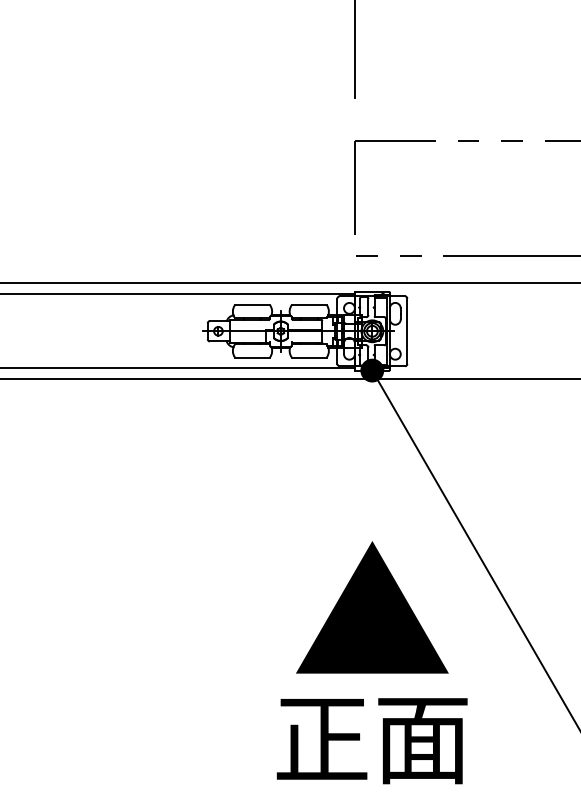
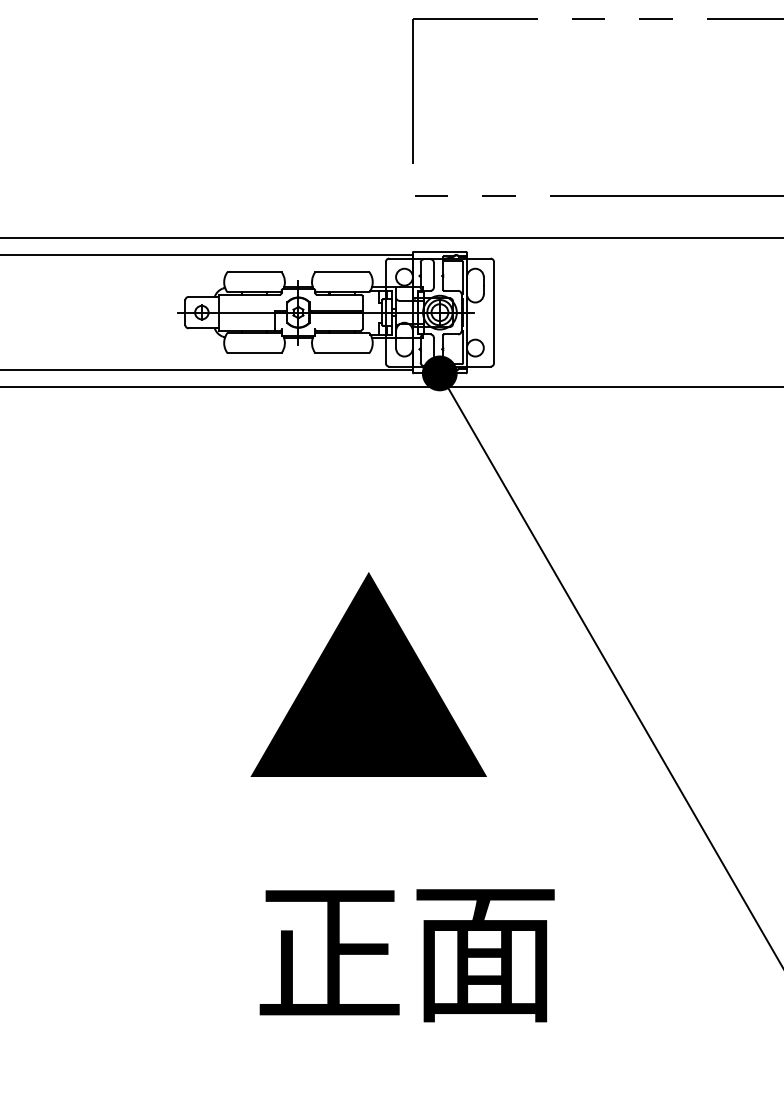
part: (372, 607) -> (368, 674), moved
text: (371, 741) -> (406, 956), moved

